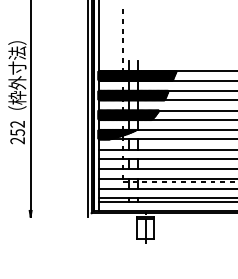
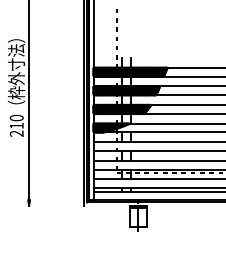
text: (17, 127) -> (16, 121), 252 -> 210

